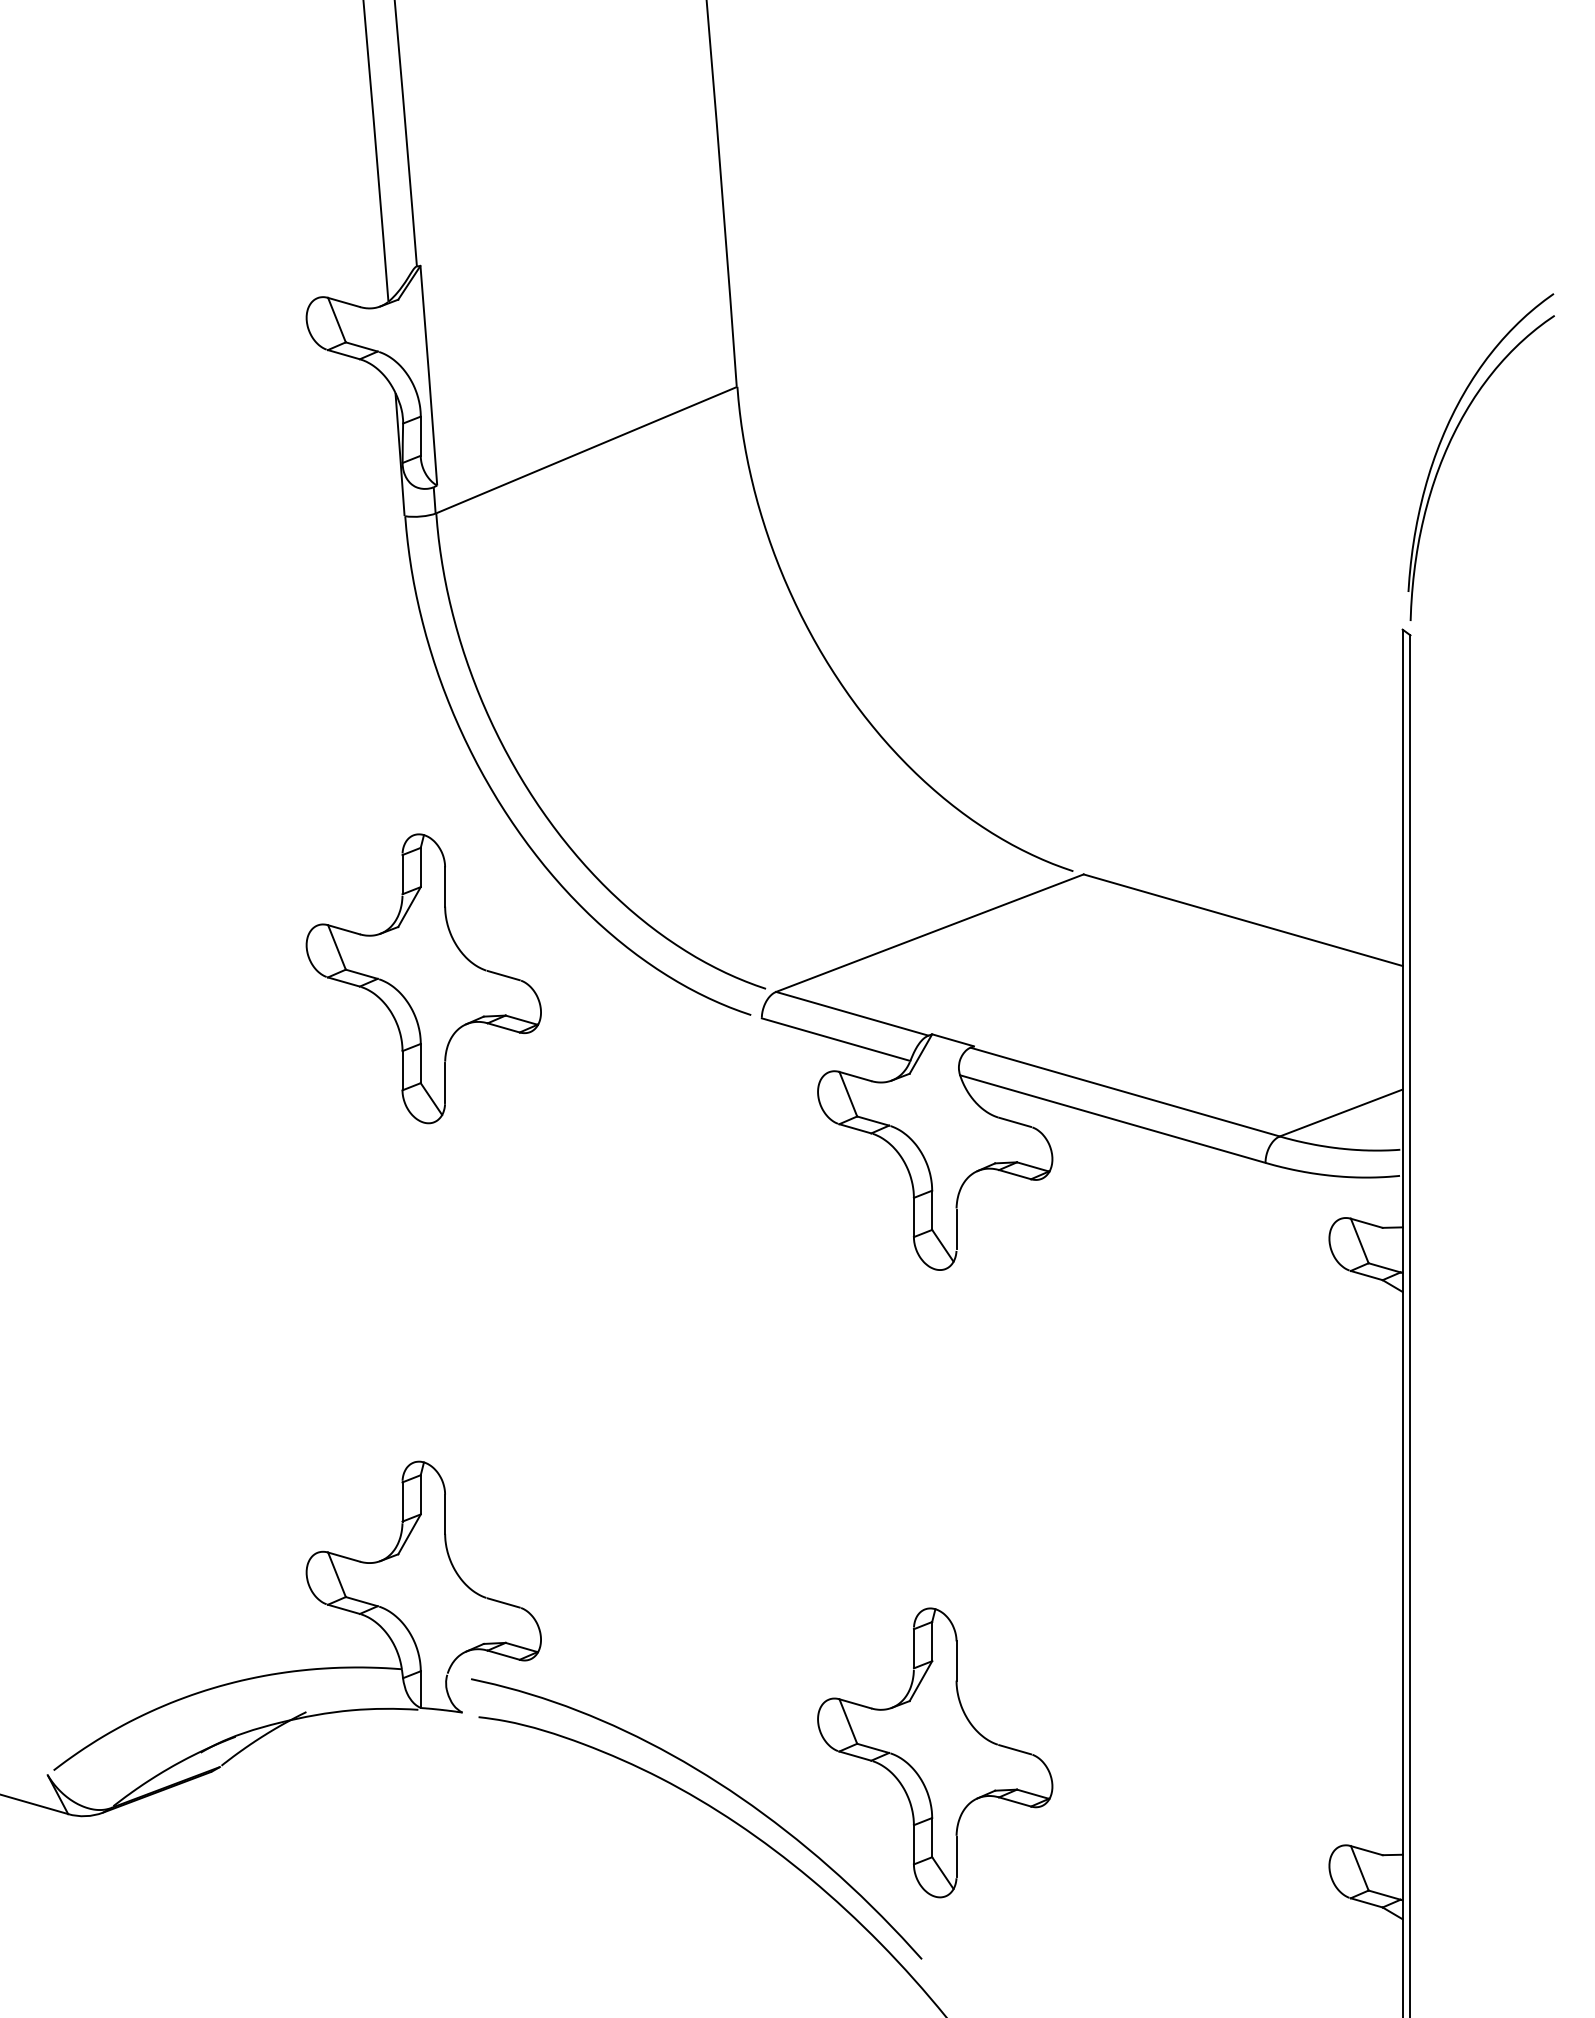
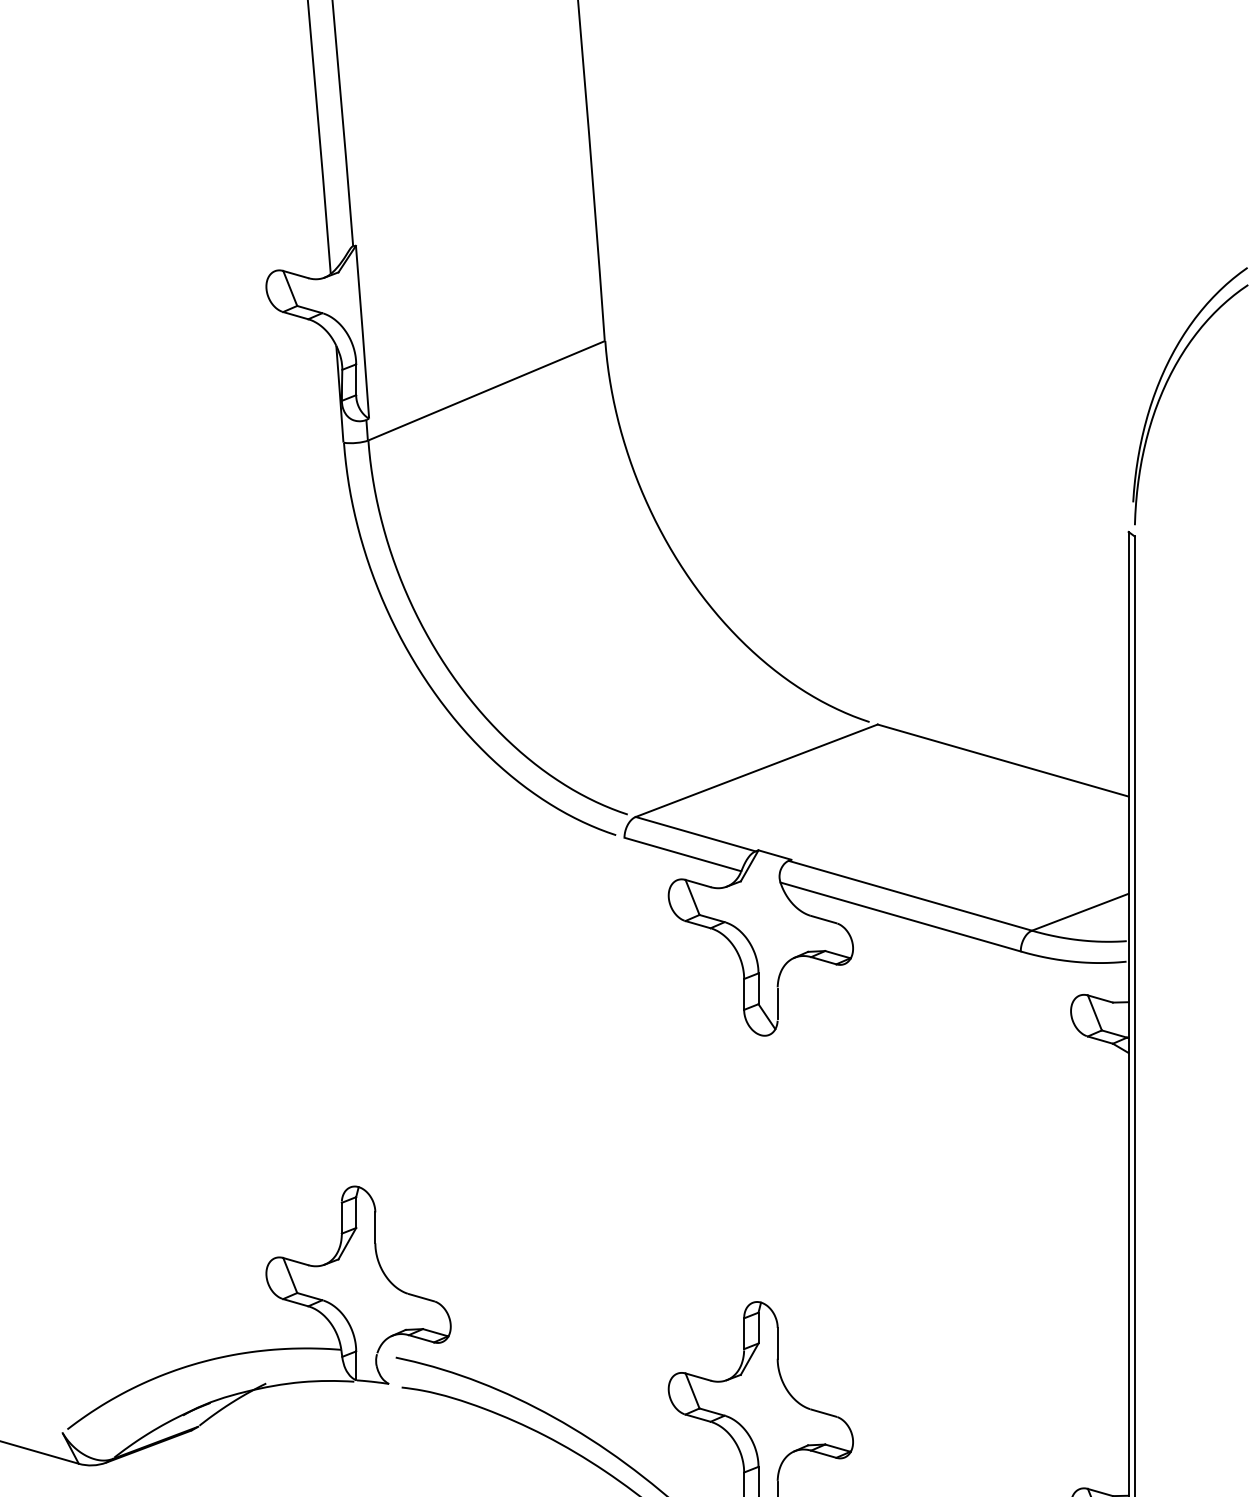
part: (423, 978) -> (358, 806), removed

